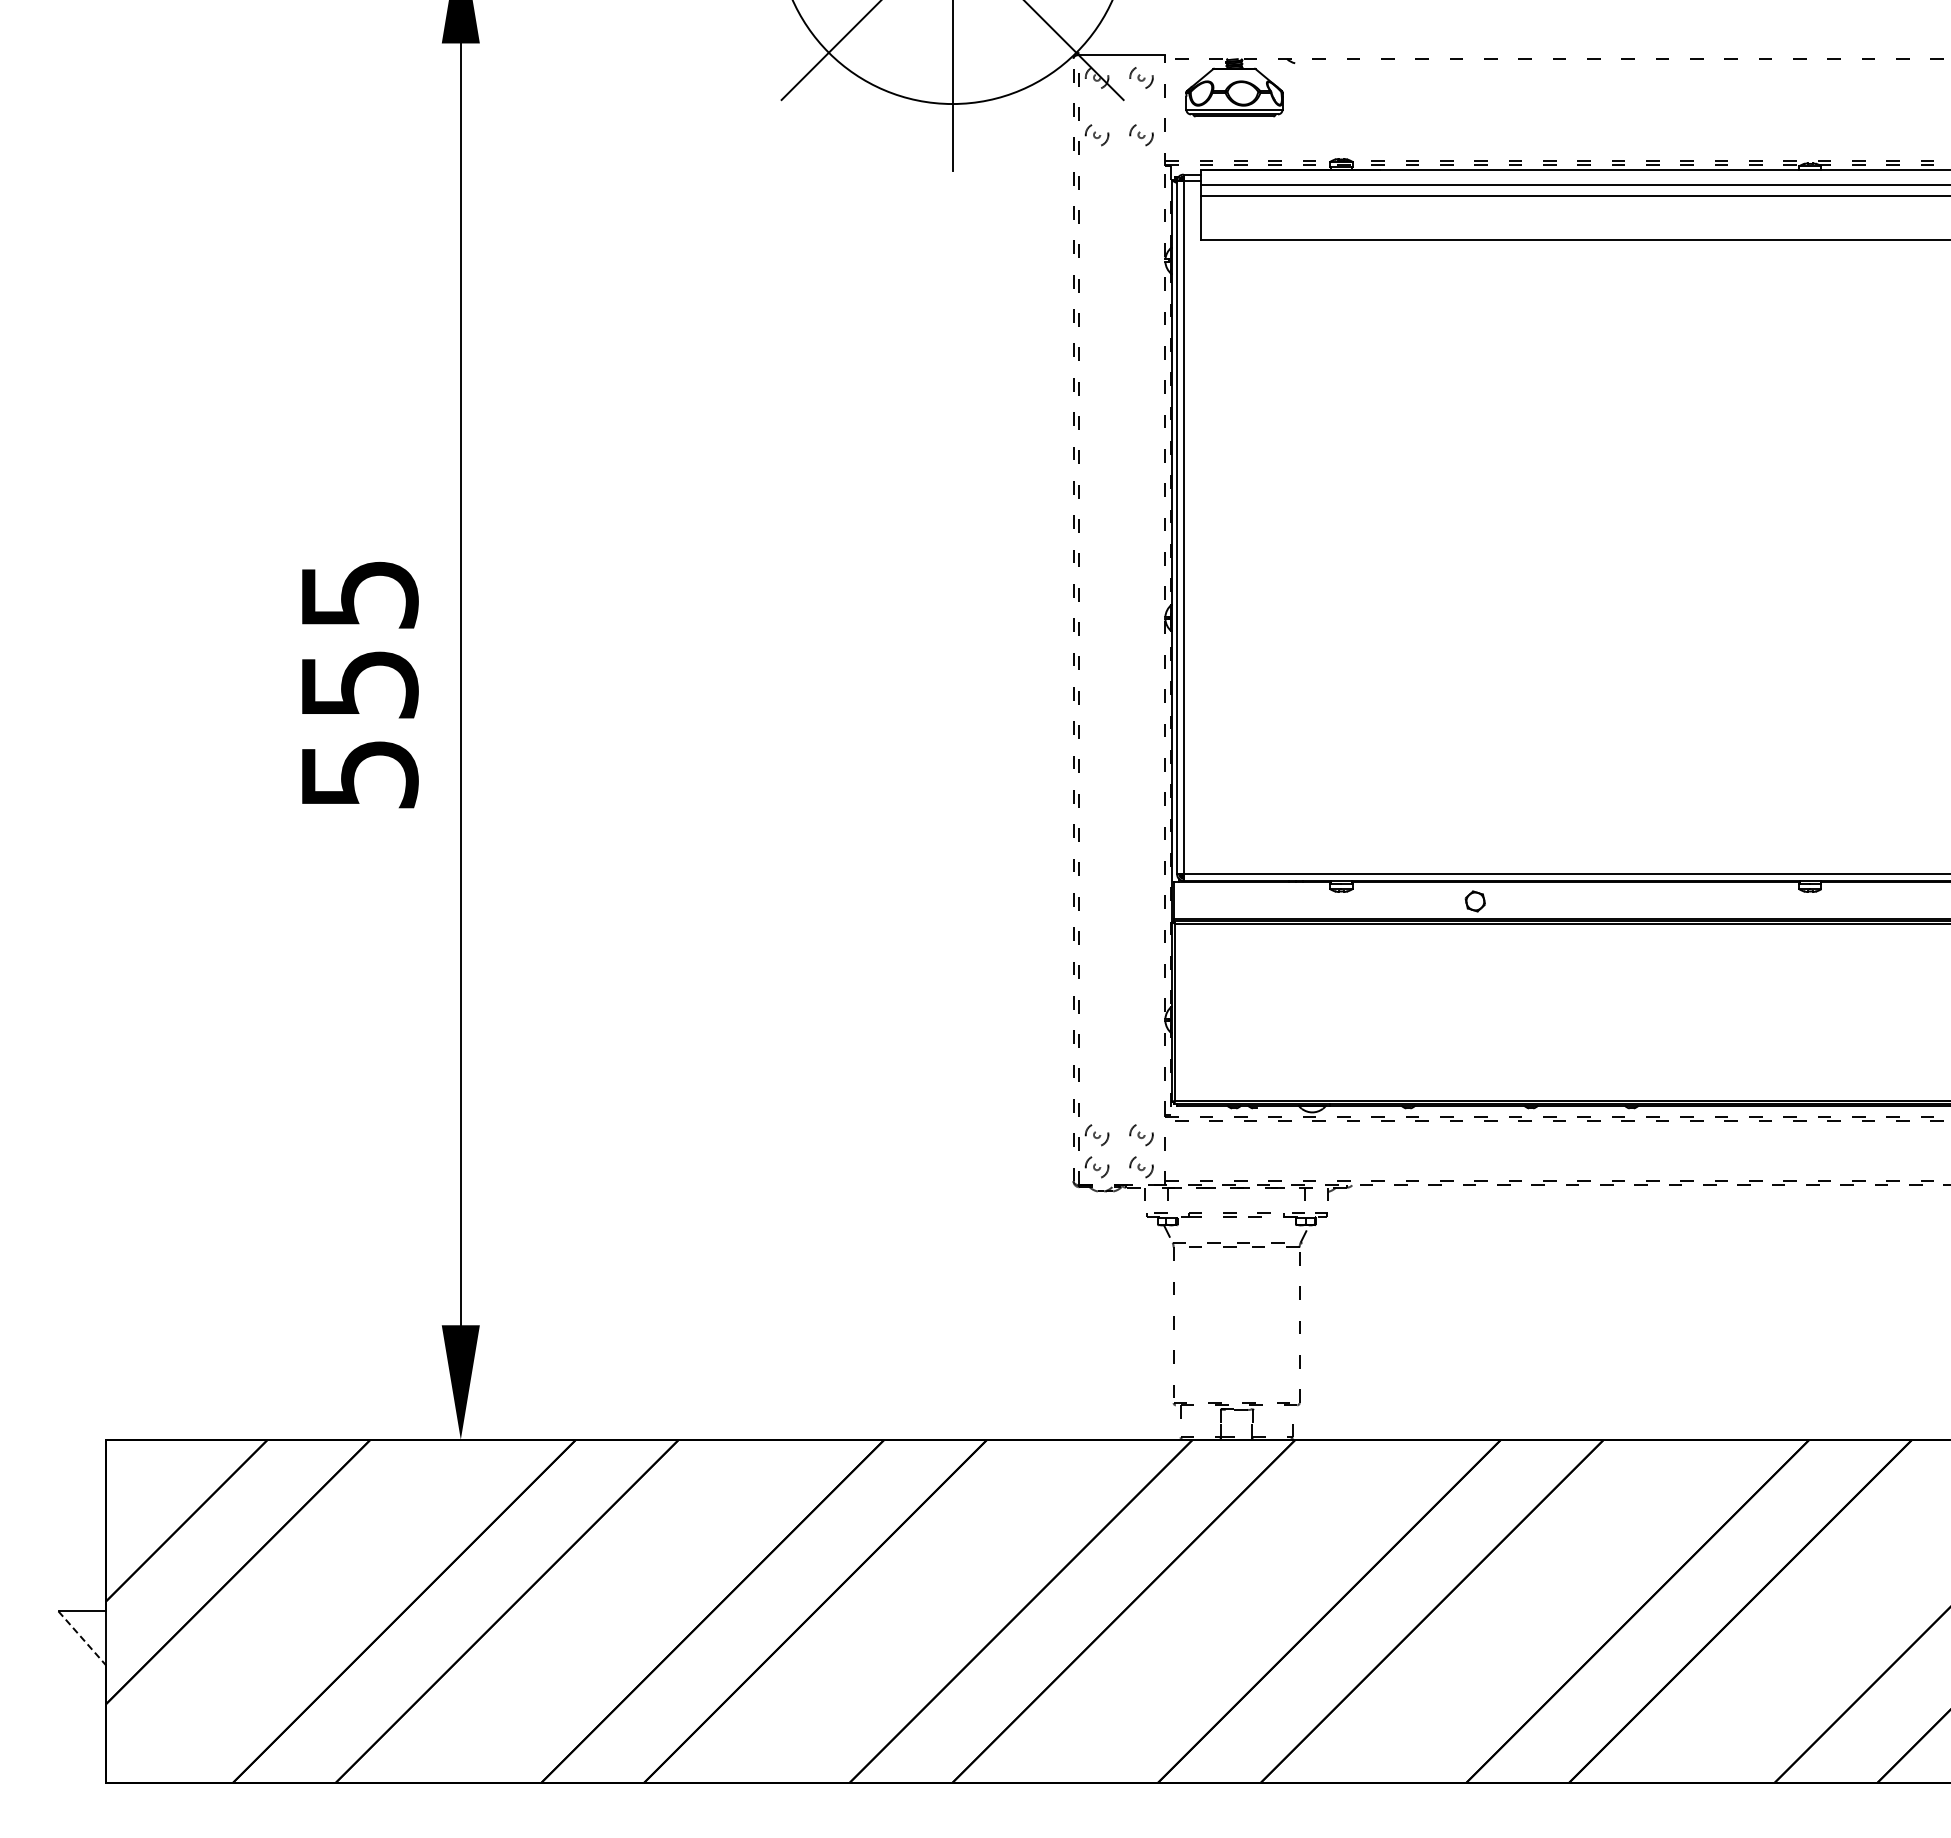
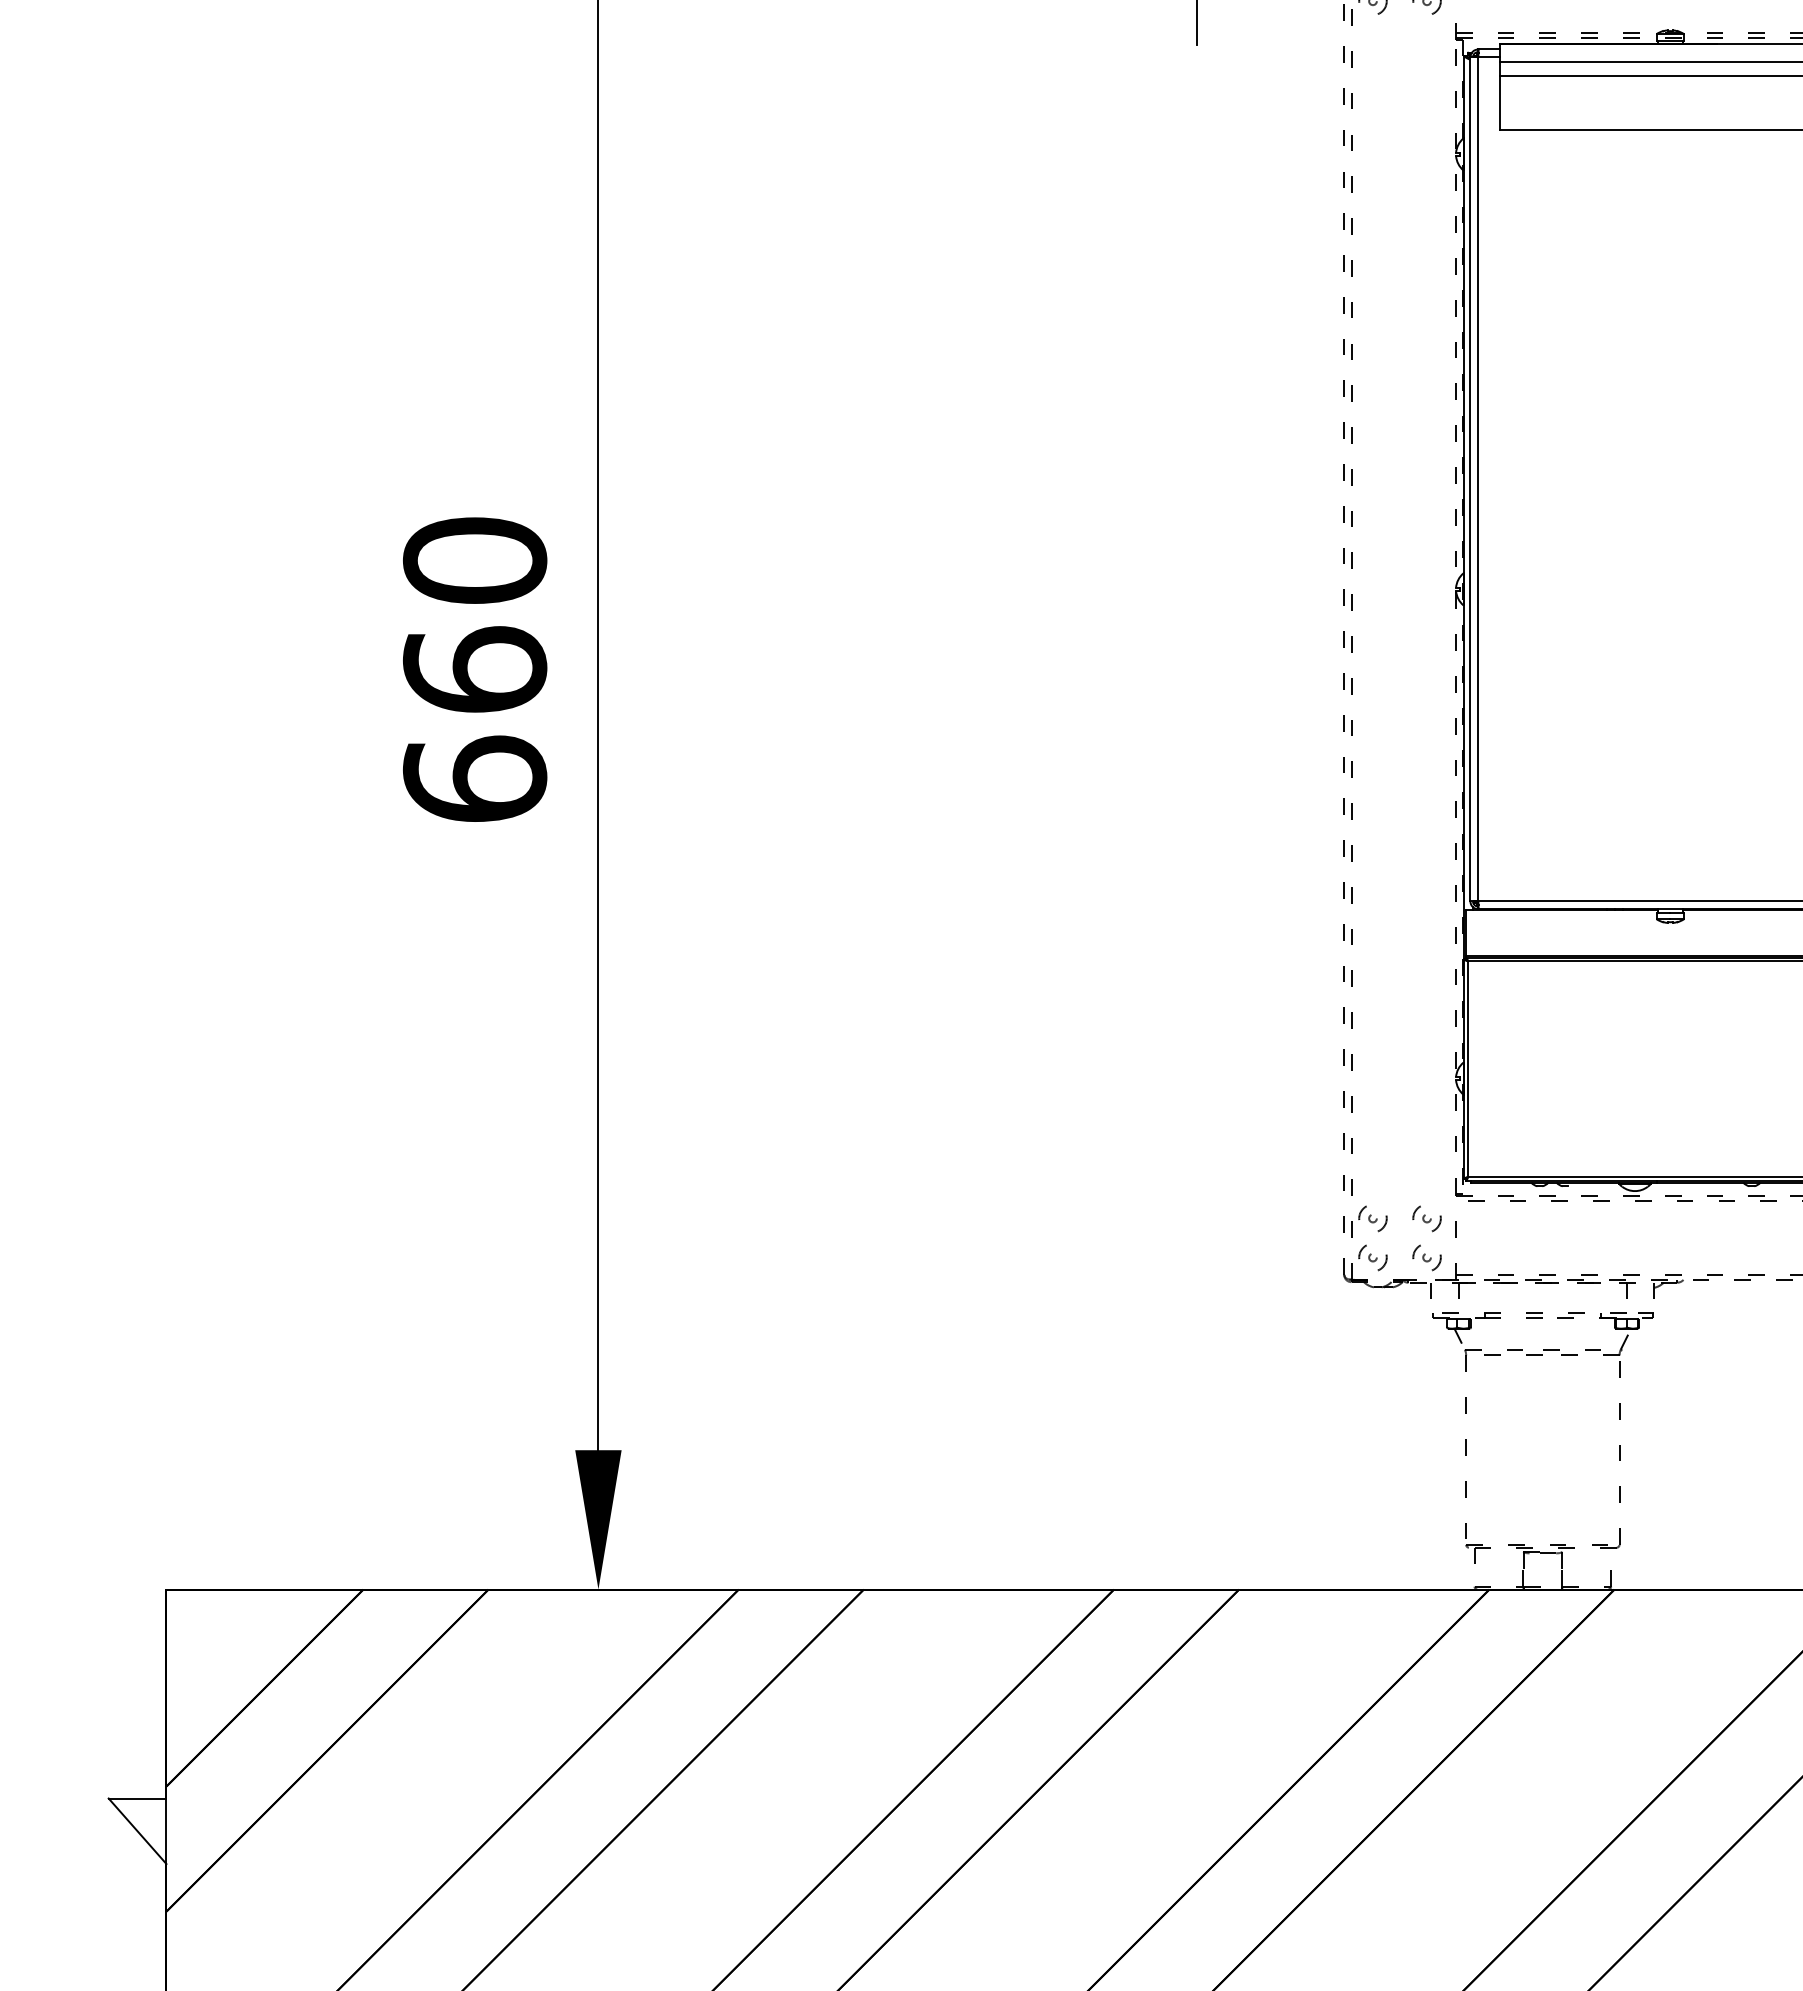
text: (359, 684) -> (475, 670), 555 -> 660
line: (82, 1638) -> (137, 1831), dashed -> solid

